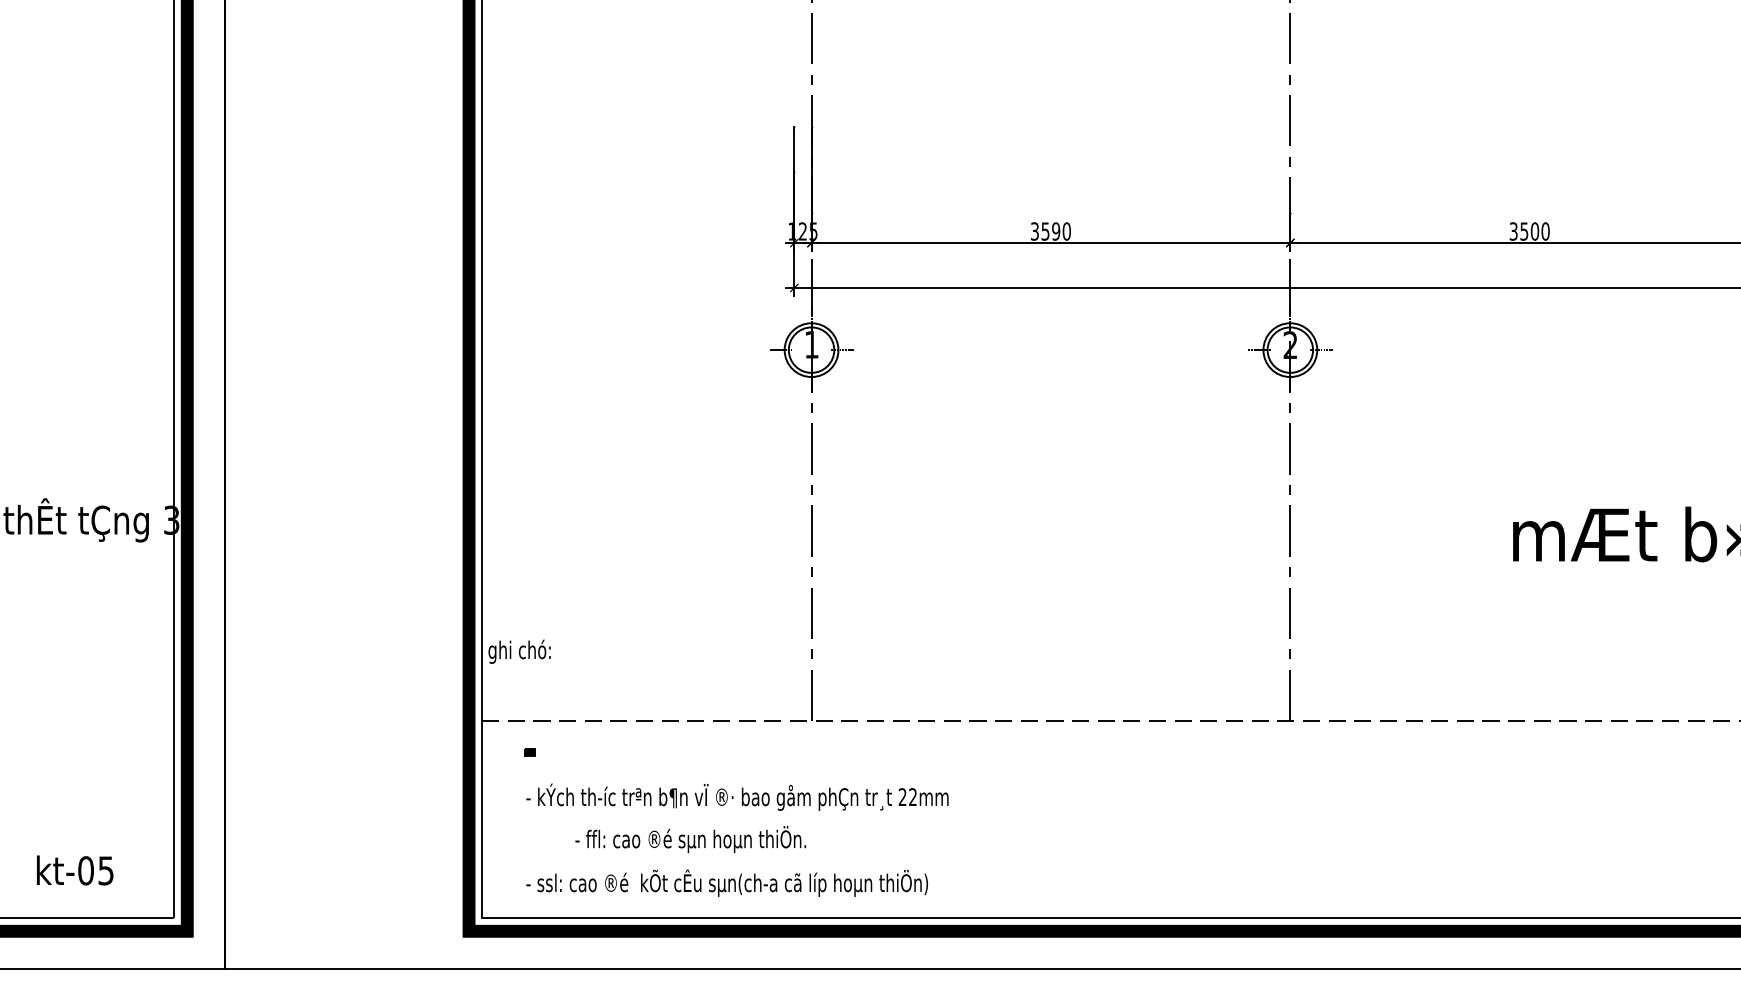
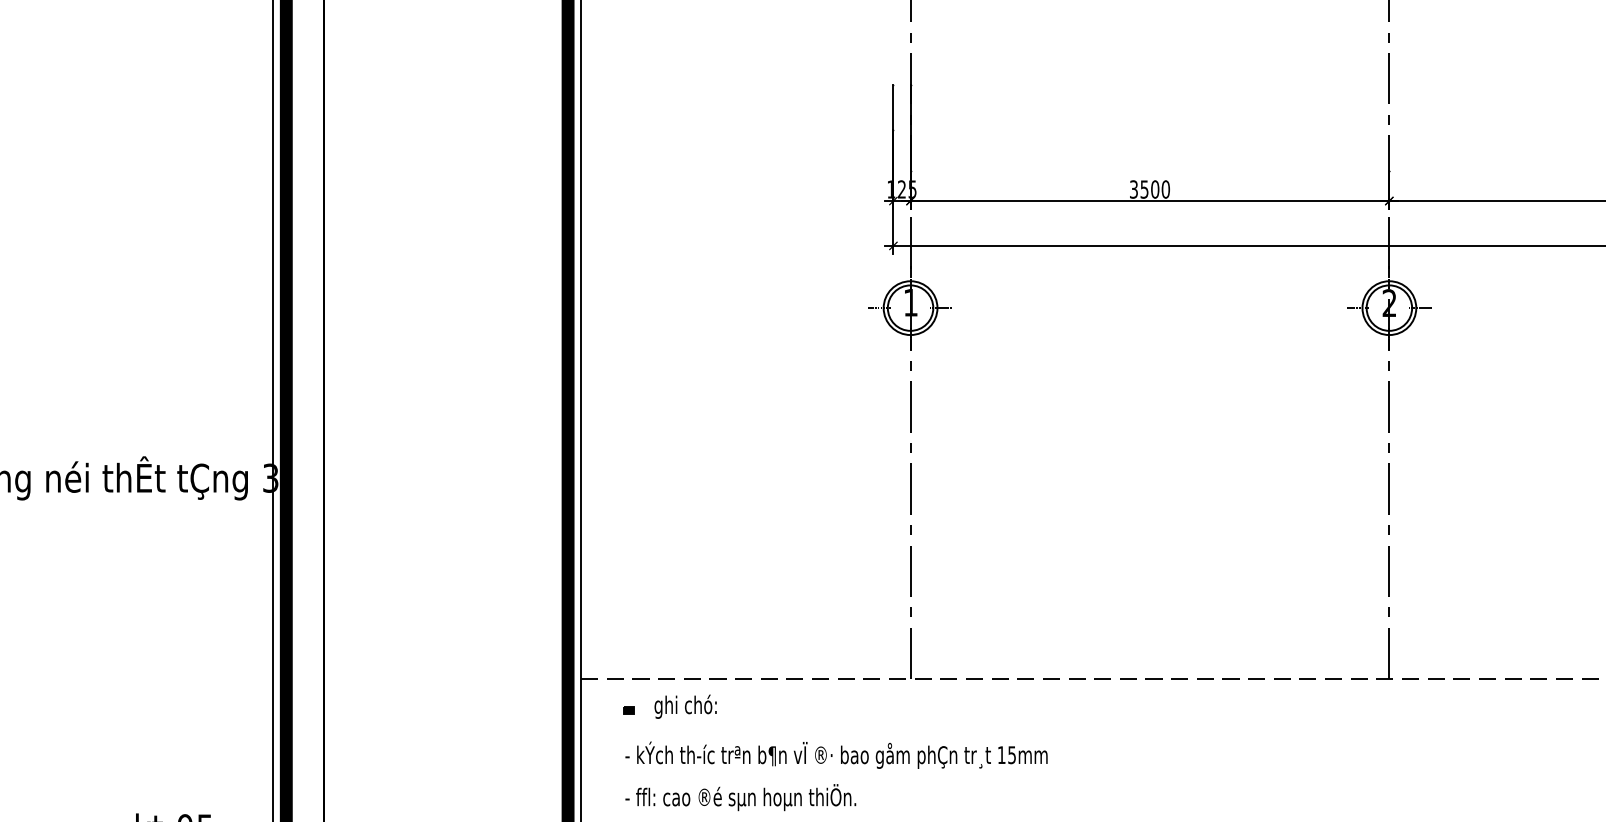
text: (1056, 231) -> (1155, 189), 3590 -> 3500
text: (519, 651) -> (685, 706), moved
text: (907, 797) -> (1006, 755), 22mm -> 15mm
text: (690, 839) -> (740, 797), moved

